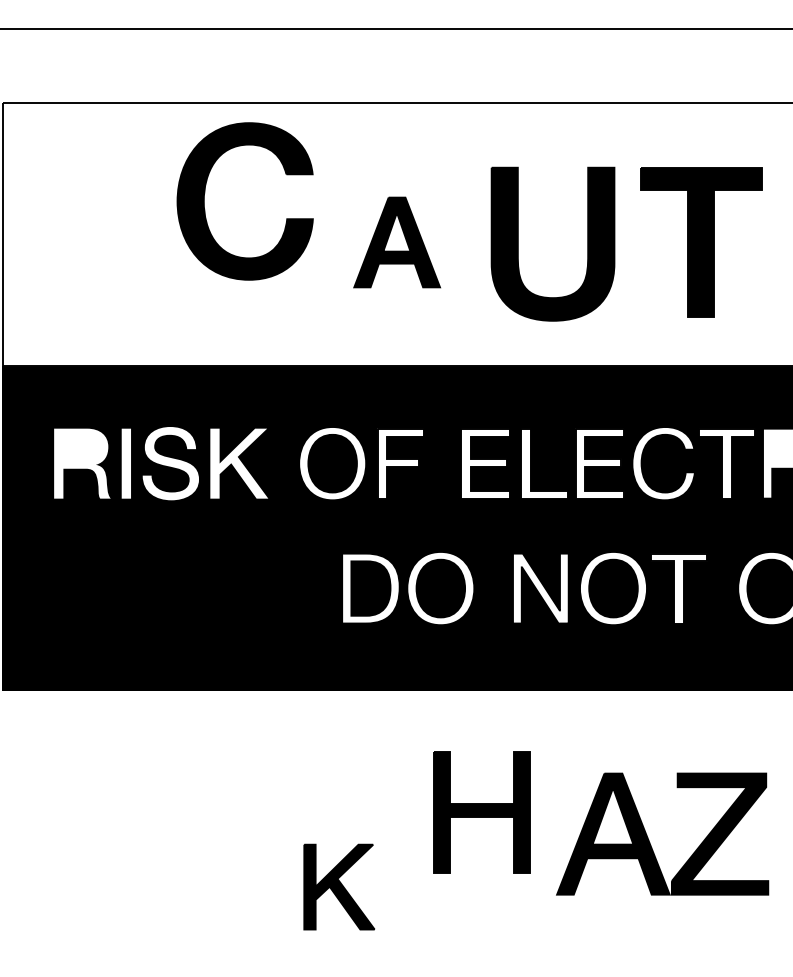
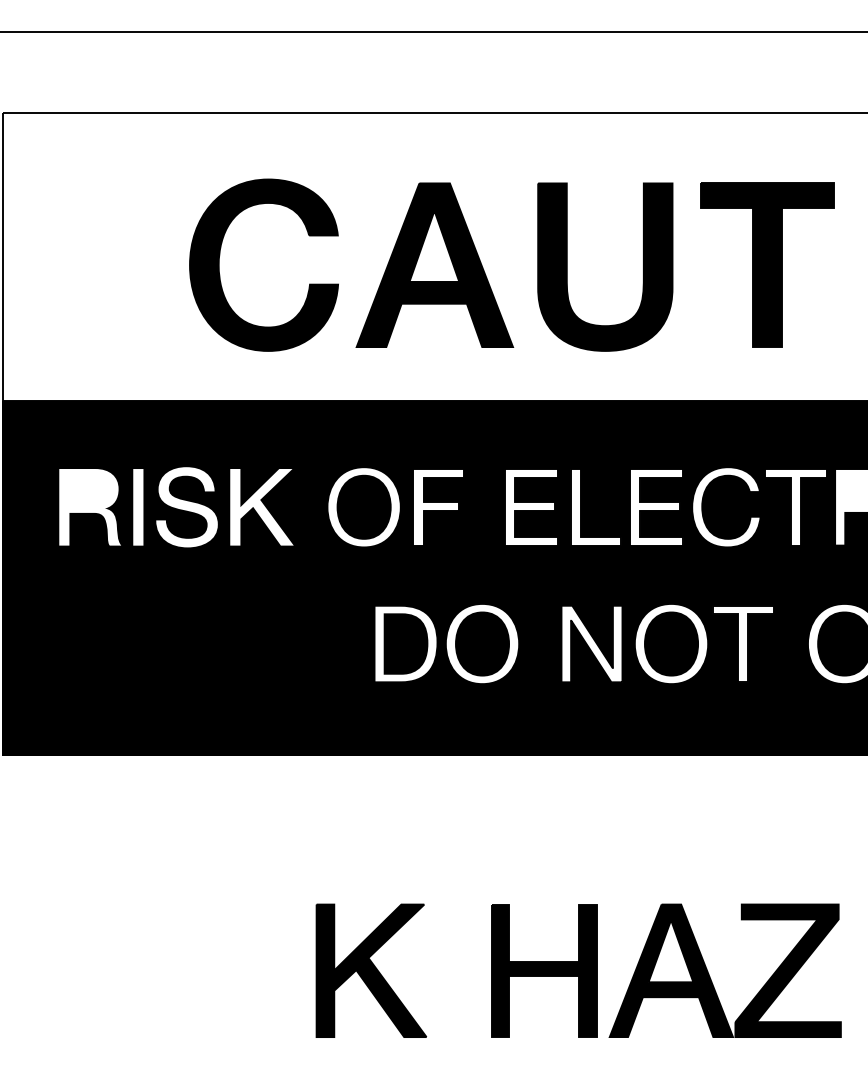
part: (205, 193) -> (220, 256), moved
part: (396, 242) -> (434, 265), size x1.67
part: (481, 812) -> (543, 971), moved
part: (648, 837) -> (709, 974), moved
part: (339, 886) -> (371, 970), size x1.43

